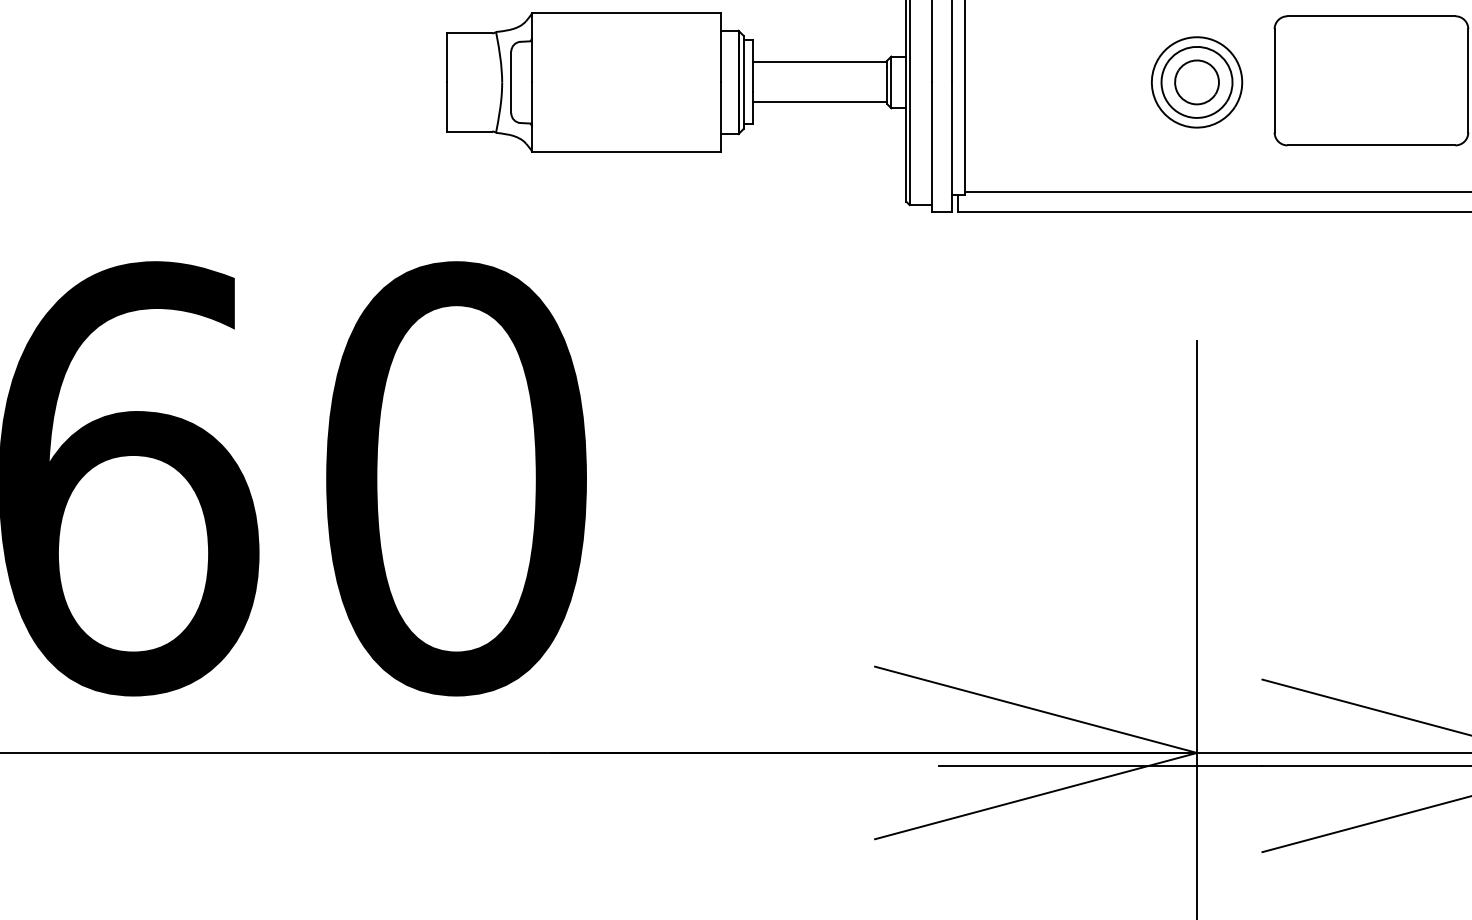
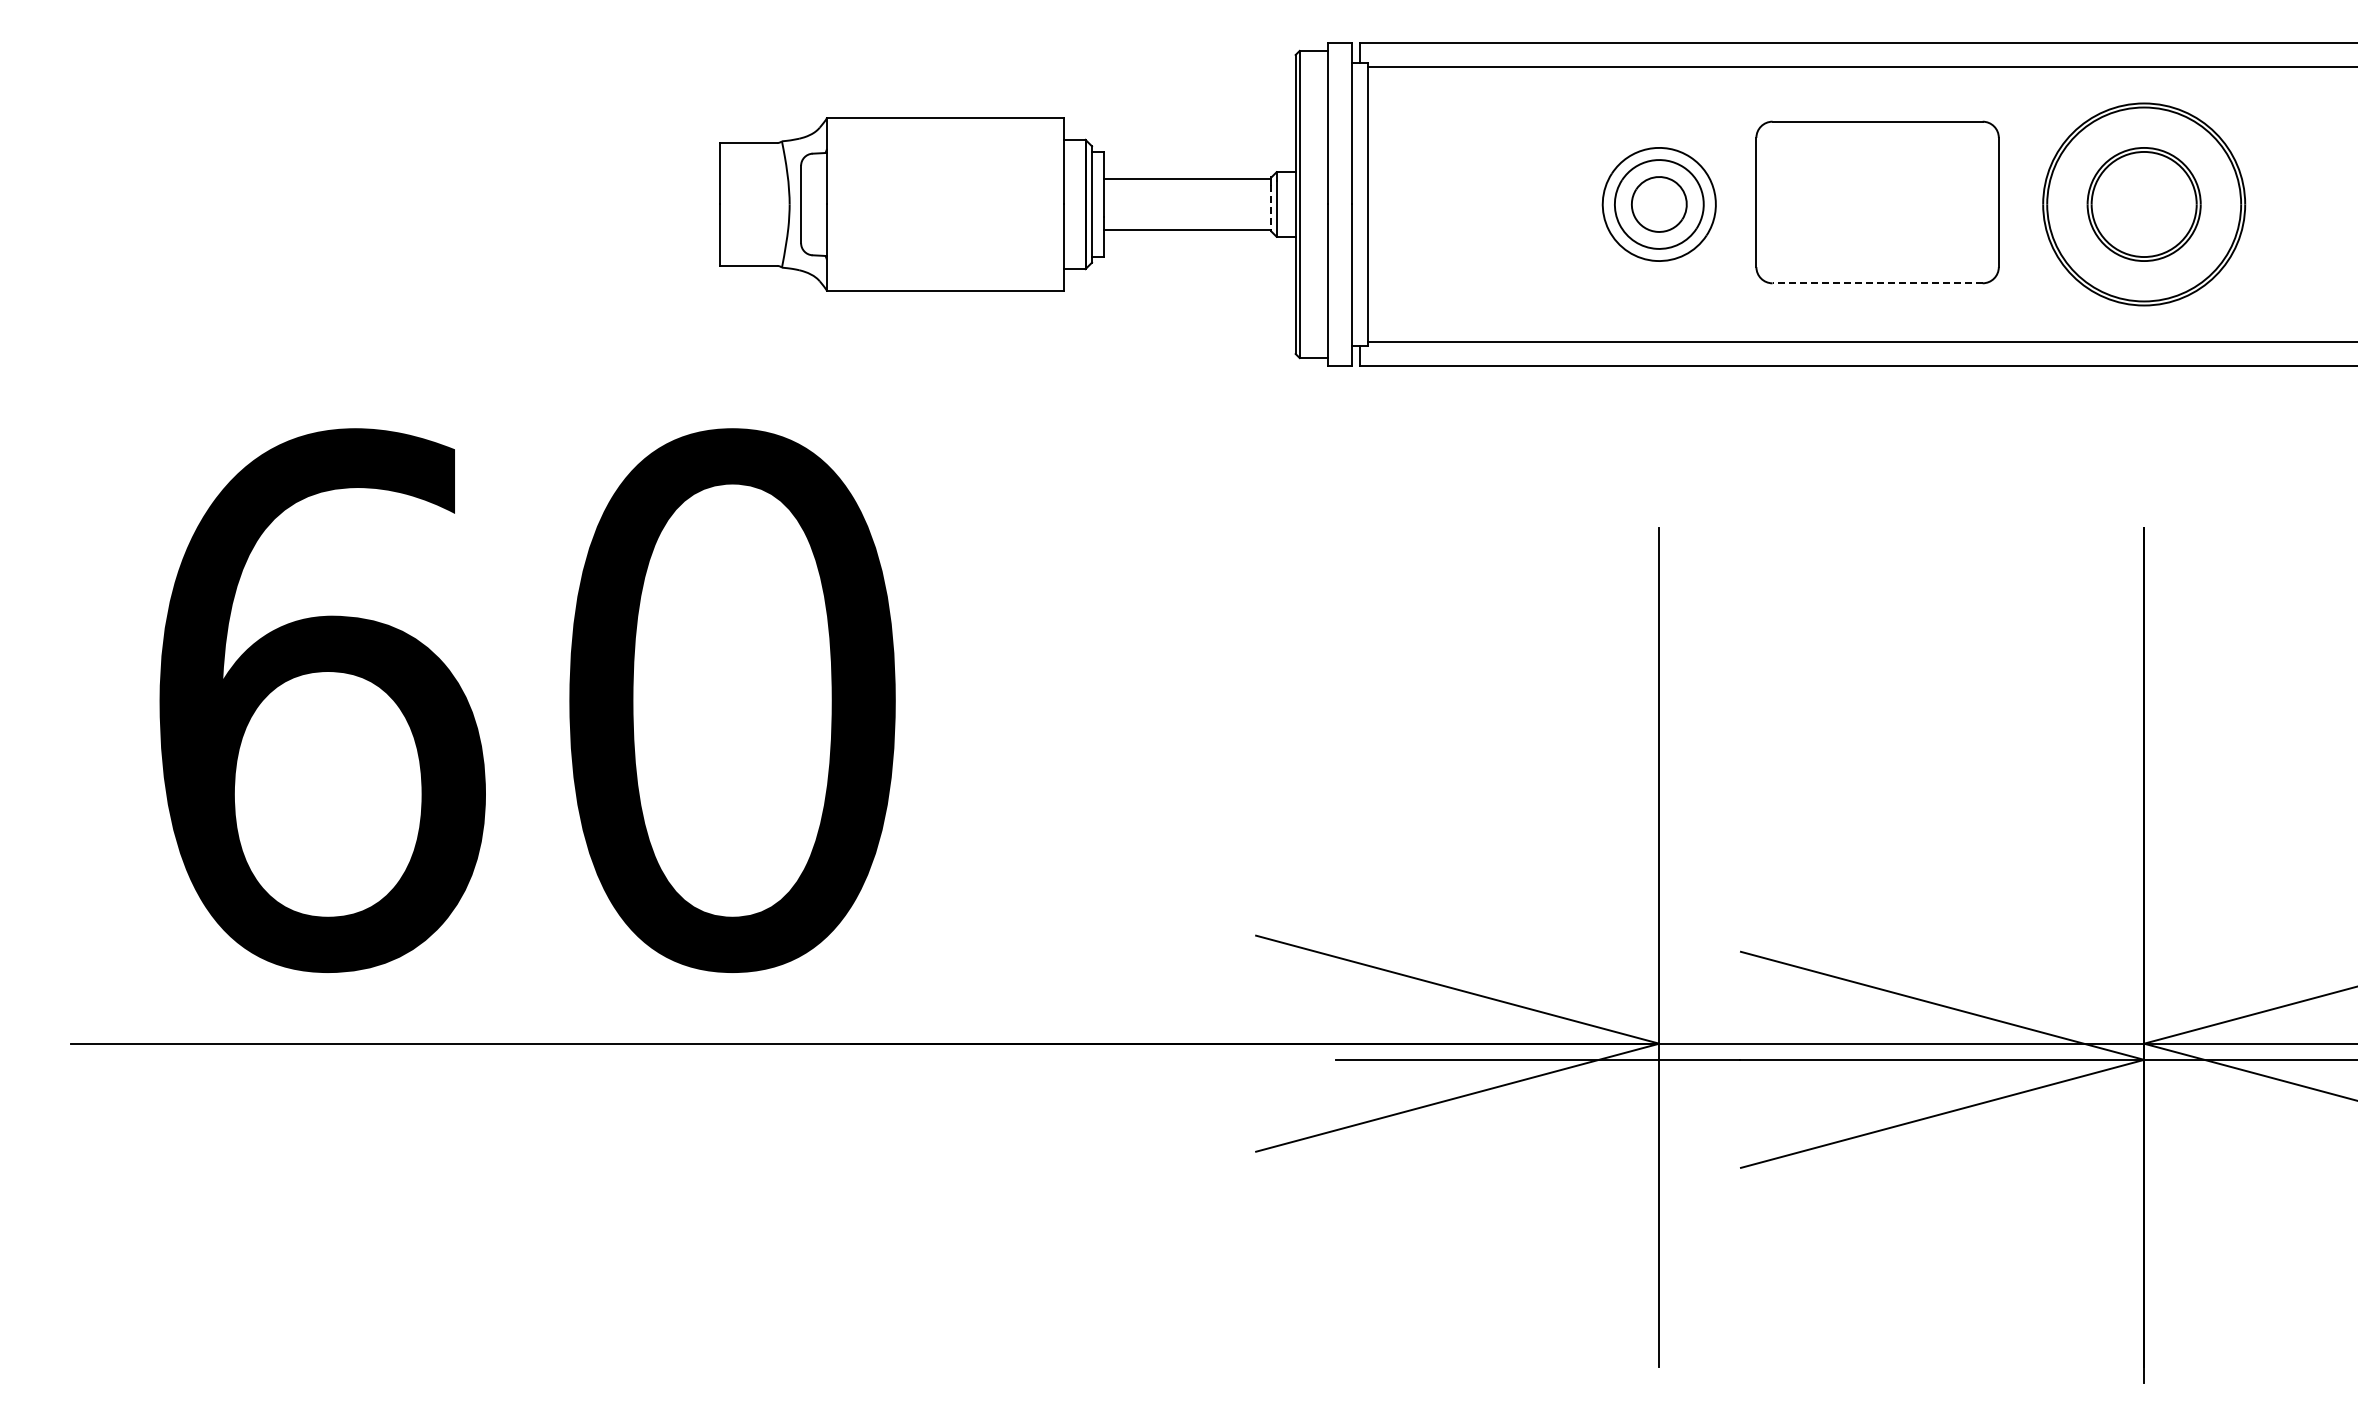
line: (887, 85) -> (1271, 208), solid -> dashed
line: (1371, 145) -> (1877, 283), solid -> dashed

